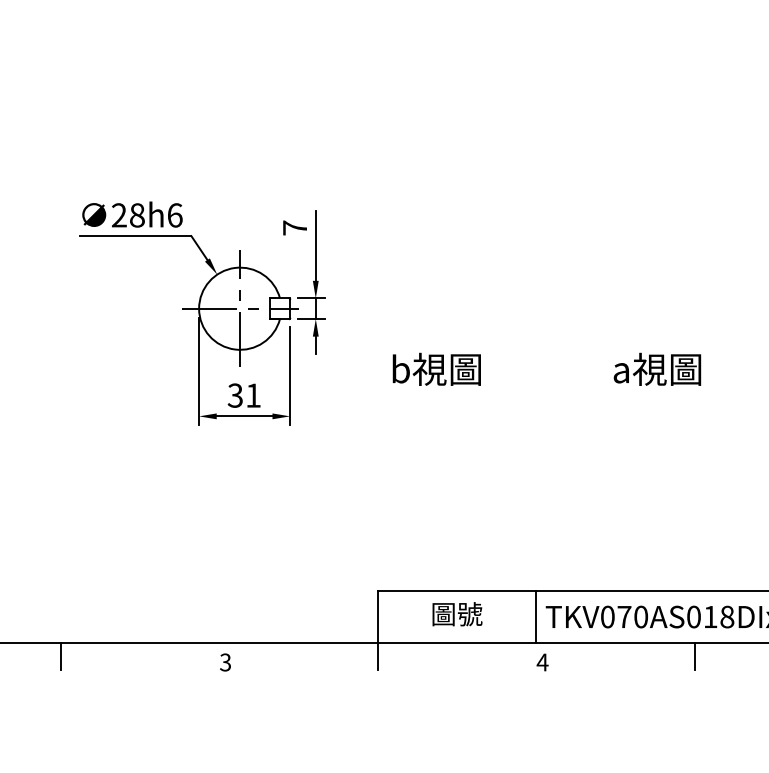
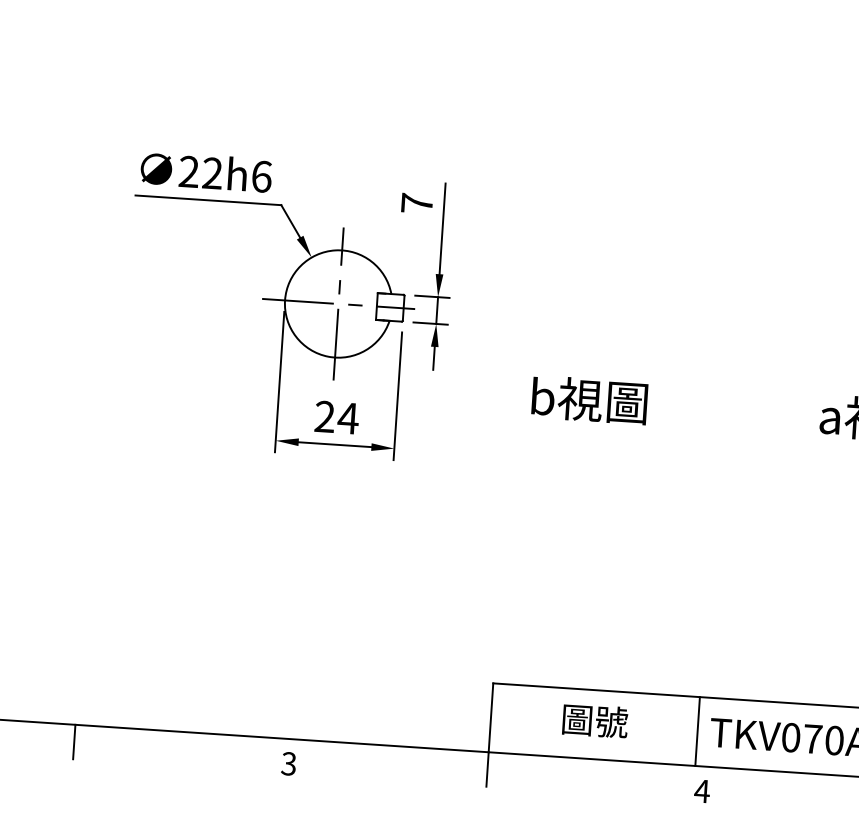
text: (136, 215) -> (211, 173), 28h6 -> 22h6
text: (244, 395) -> (336, 417), 31 -> 24

